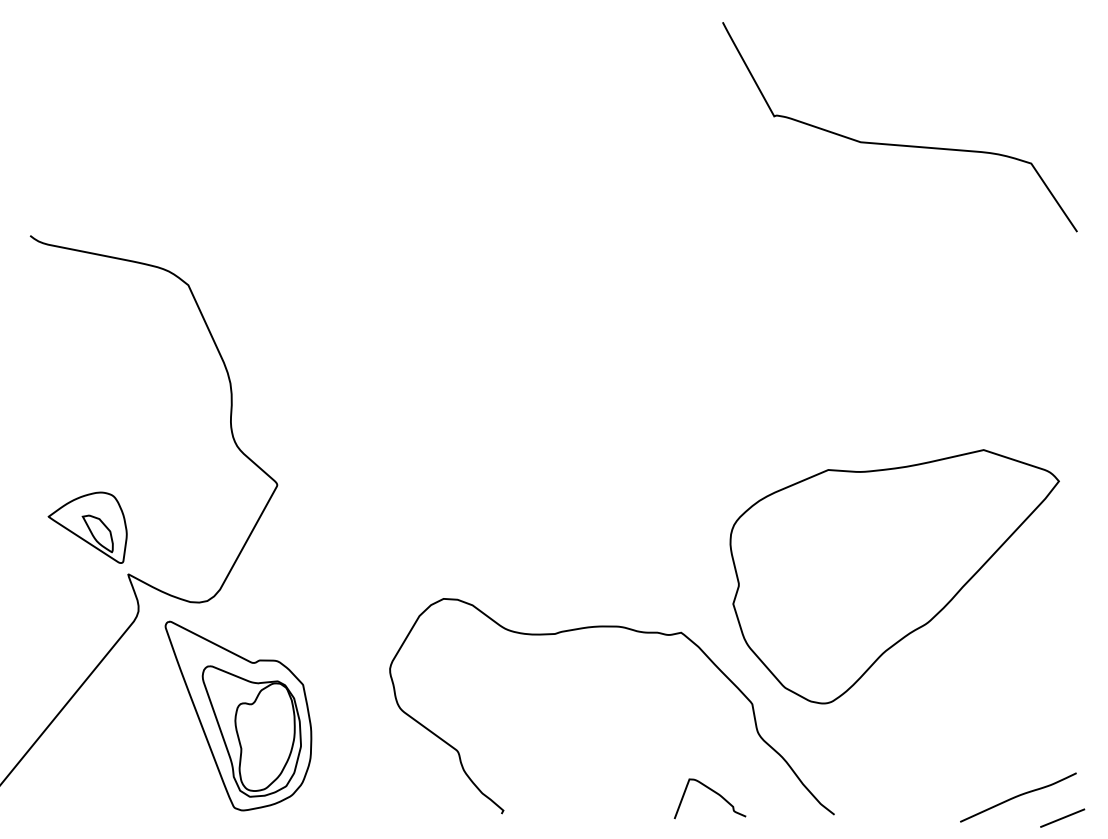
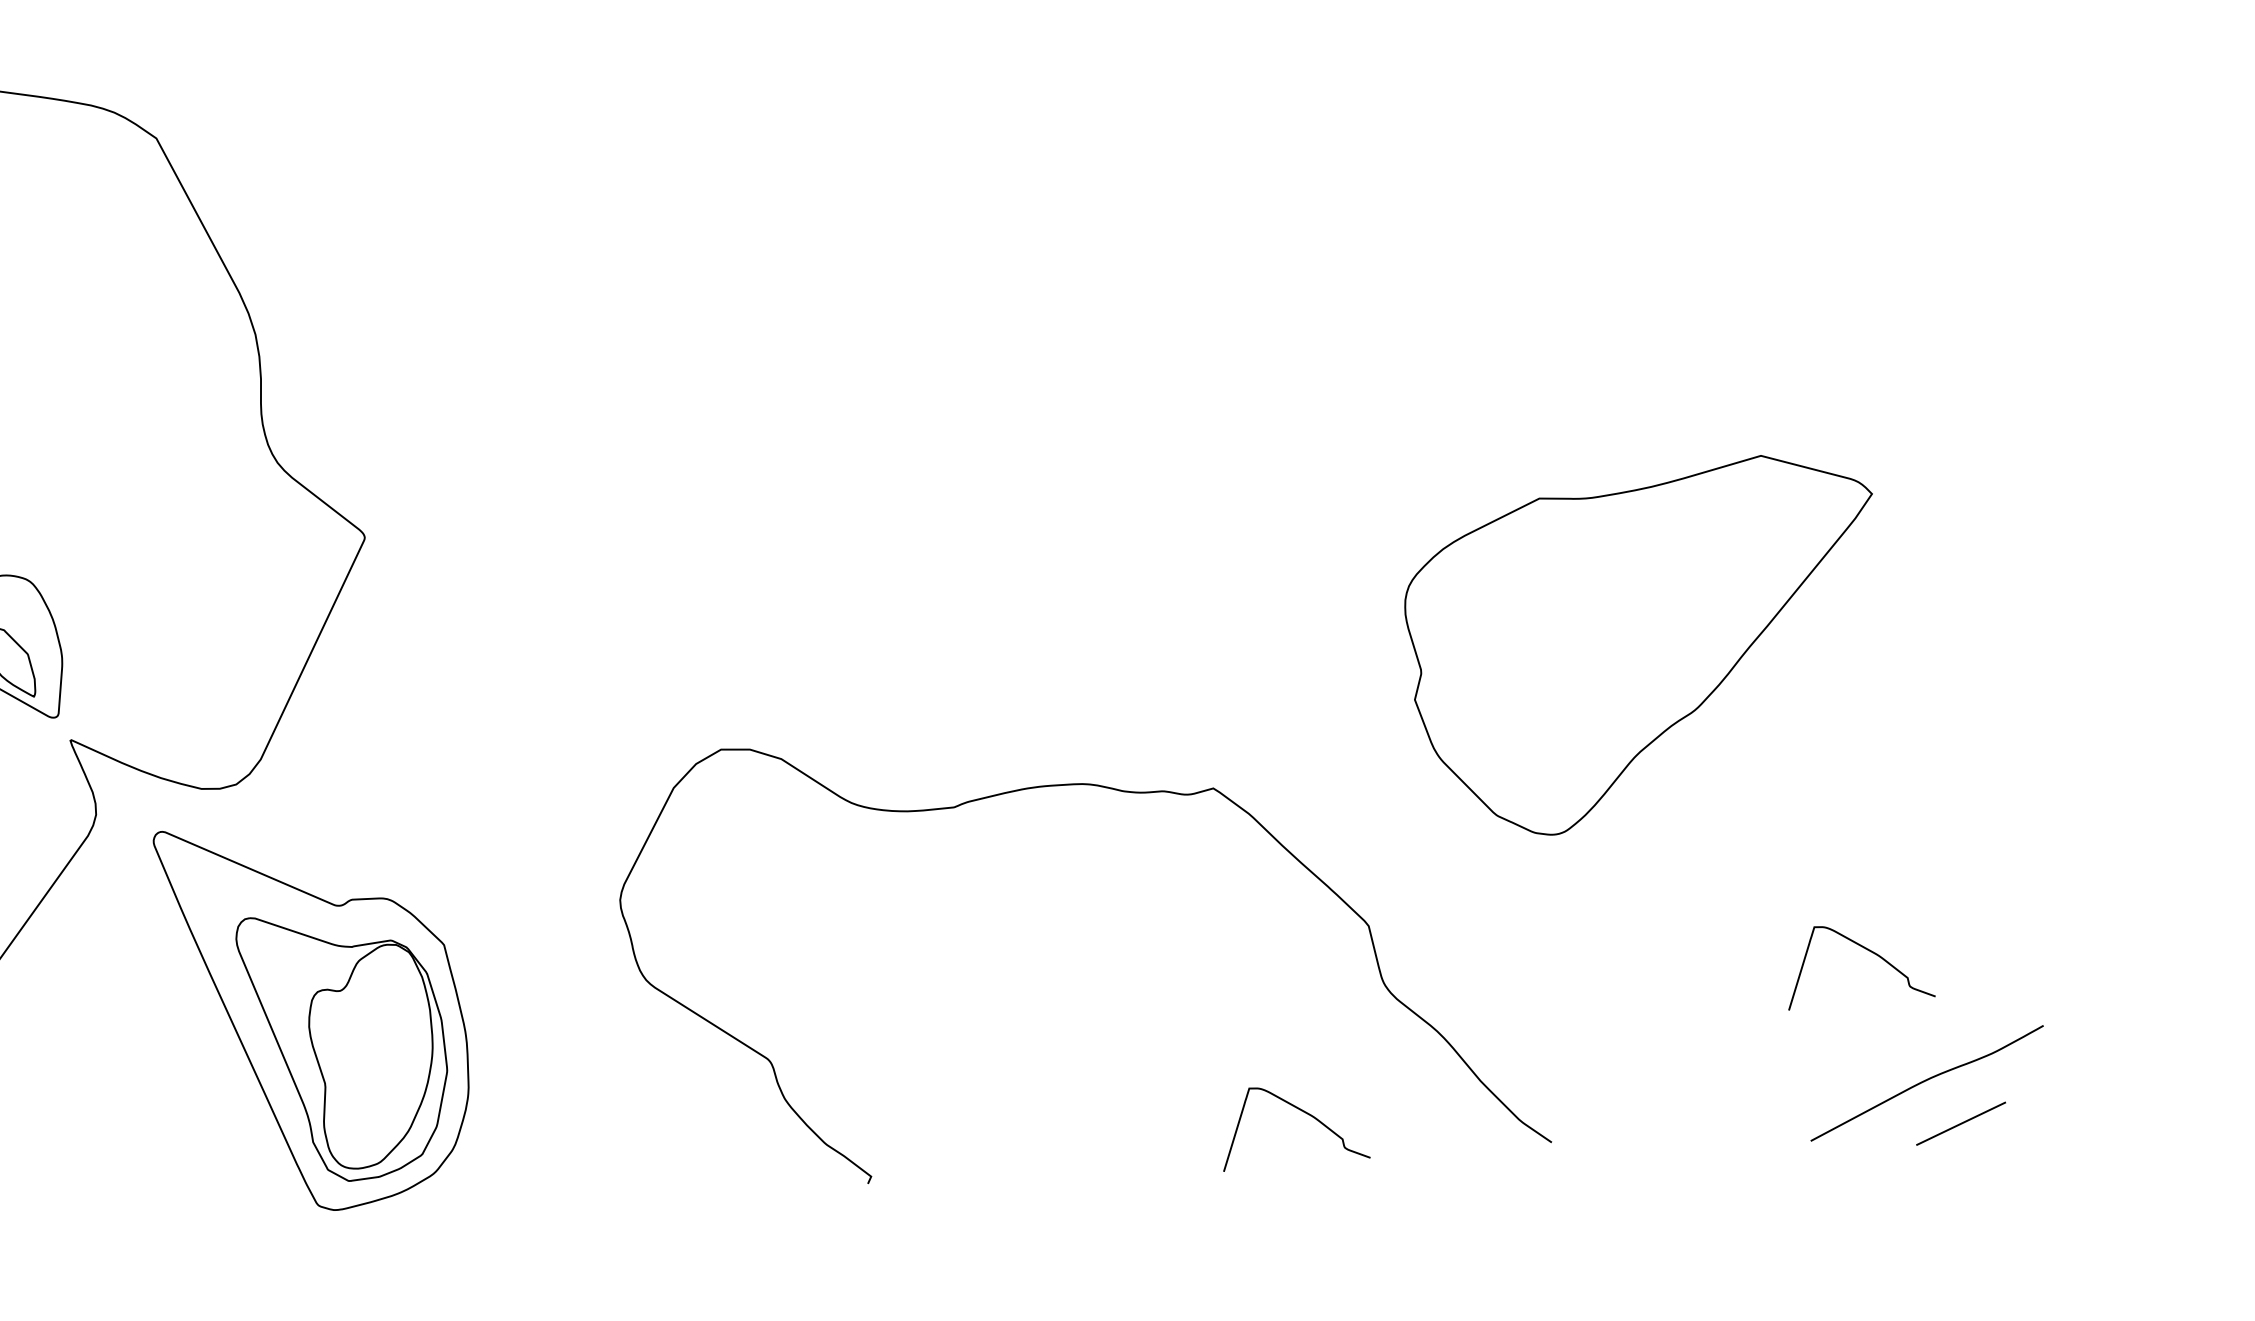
part: (894, 576) -> (1644, 645), size x0.7
curve: (992, 731) -> (1865, 951), added
line: (1062, 817) -> (1960, 1122), moved

